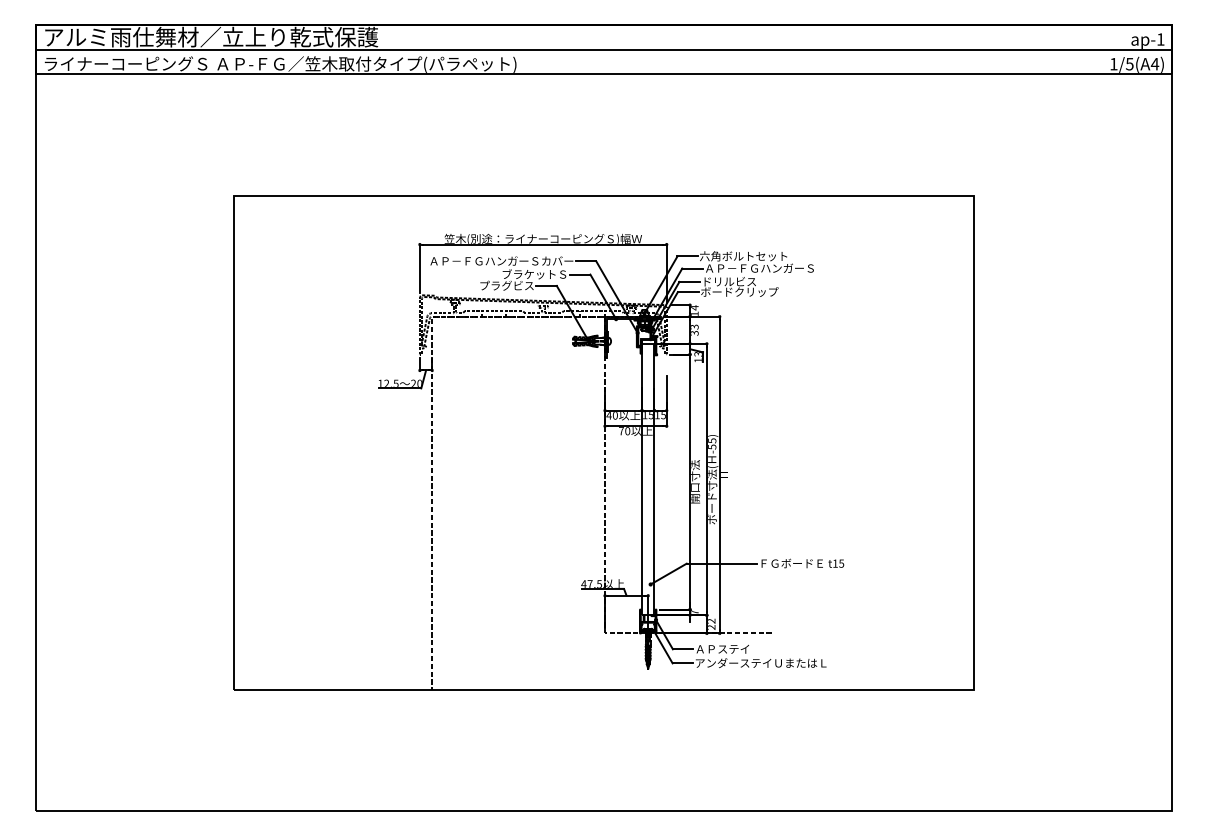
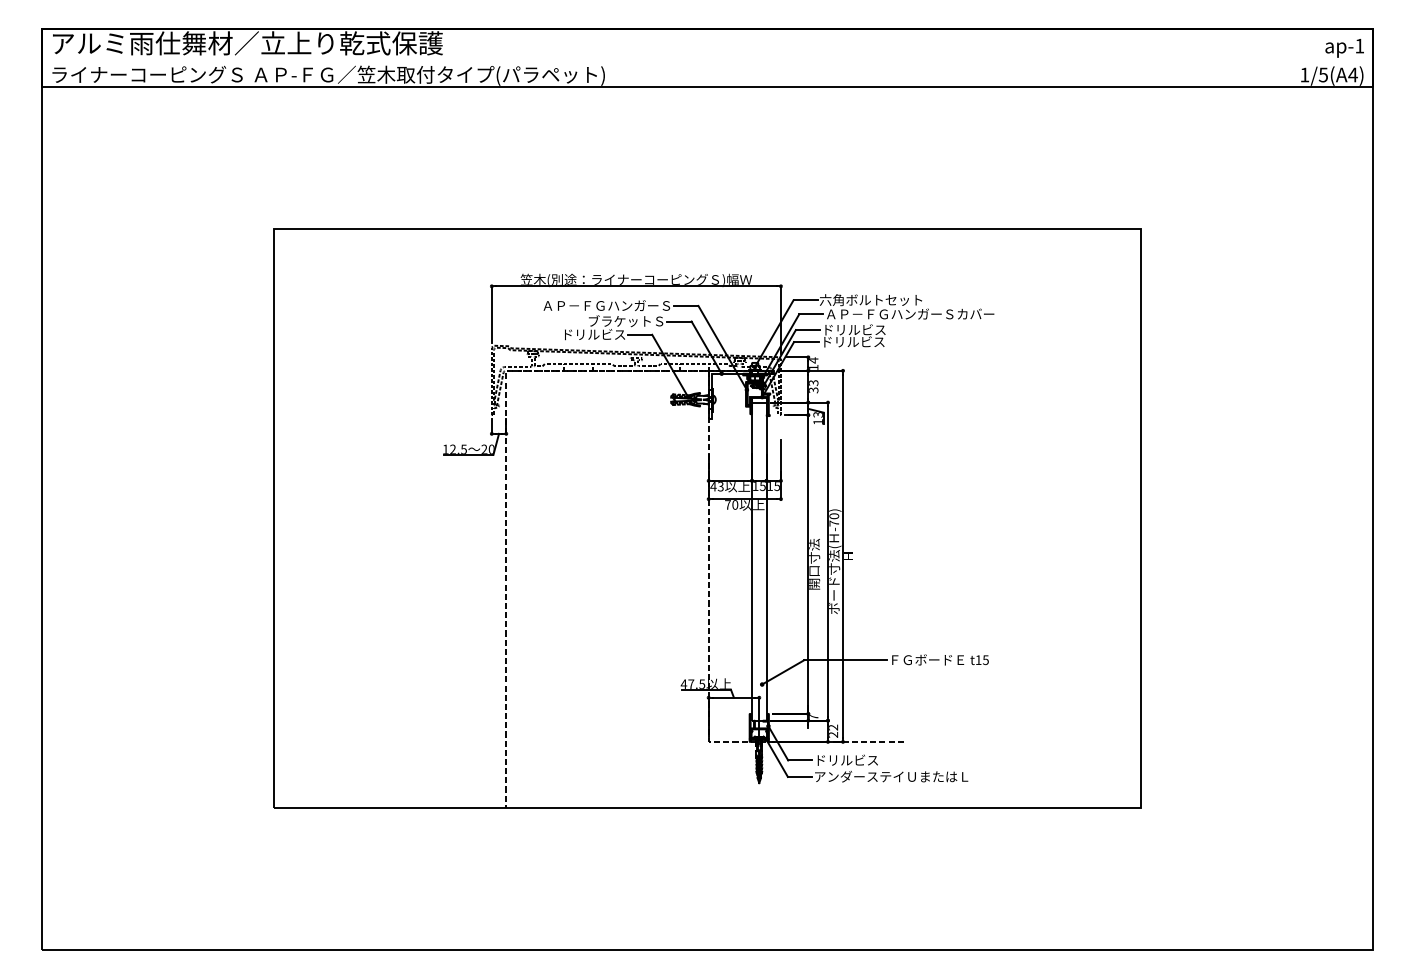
line: (604, 50) -> (707, 58), removed
text: (501, 260) -> (587, 305), ＡＰ－ＦＧハンガーＳカバー -> ＡＰ－ＦＧハンガーＳ
text: (833, 267) -> (976, 313), ＡＰ－ＦＧハンガーＳ -> ＡＰ－ＦＧハンガーＳカバー
text: (495, 285) -> (580, 334), プラグビス -> ドリルビス
text: (739, 291) -> (866, 341), ボードクリップ -> ドリルビス
text: (615, 415) -> (720, 486), 40 -> 43
text: (712, 443) -> (834, 519), -55) -> -70)
text: (722, 648) -> (846, 759), ＡＰステイ -> ドリルビス

